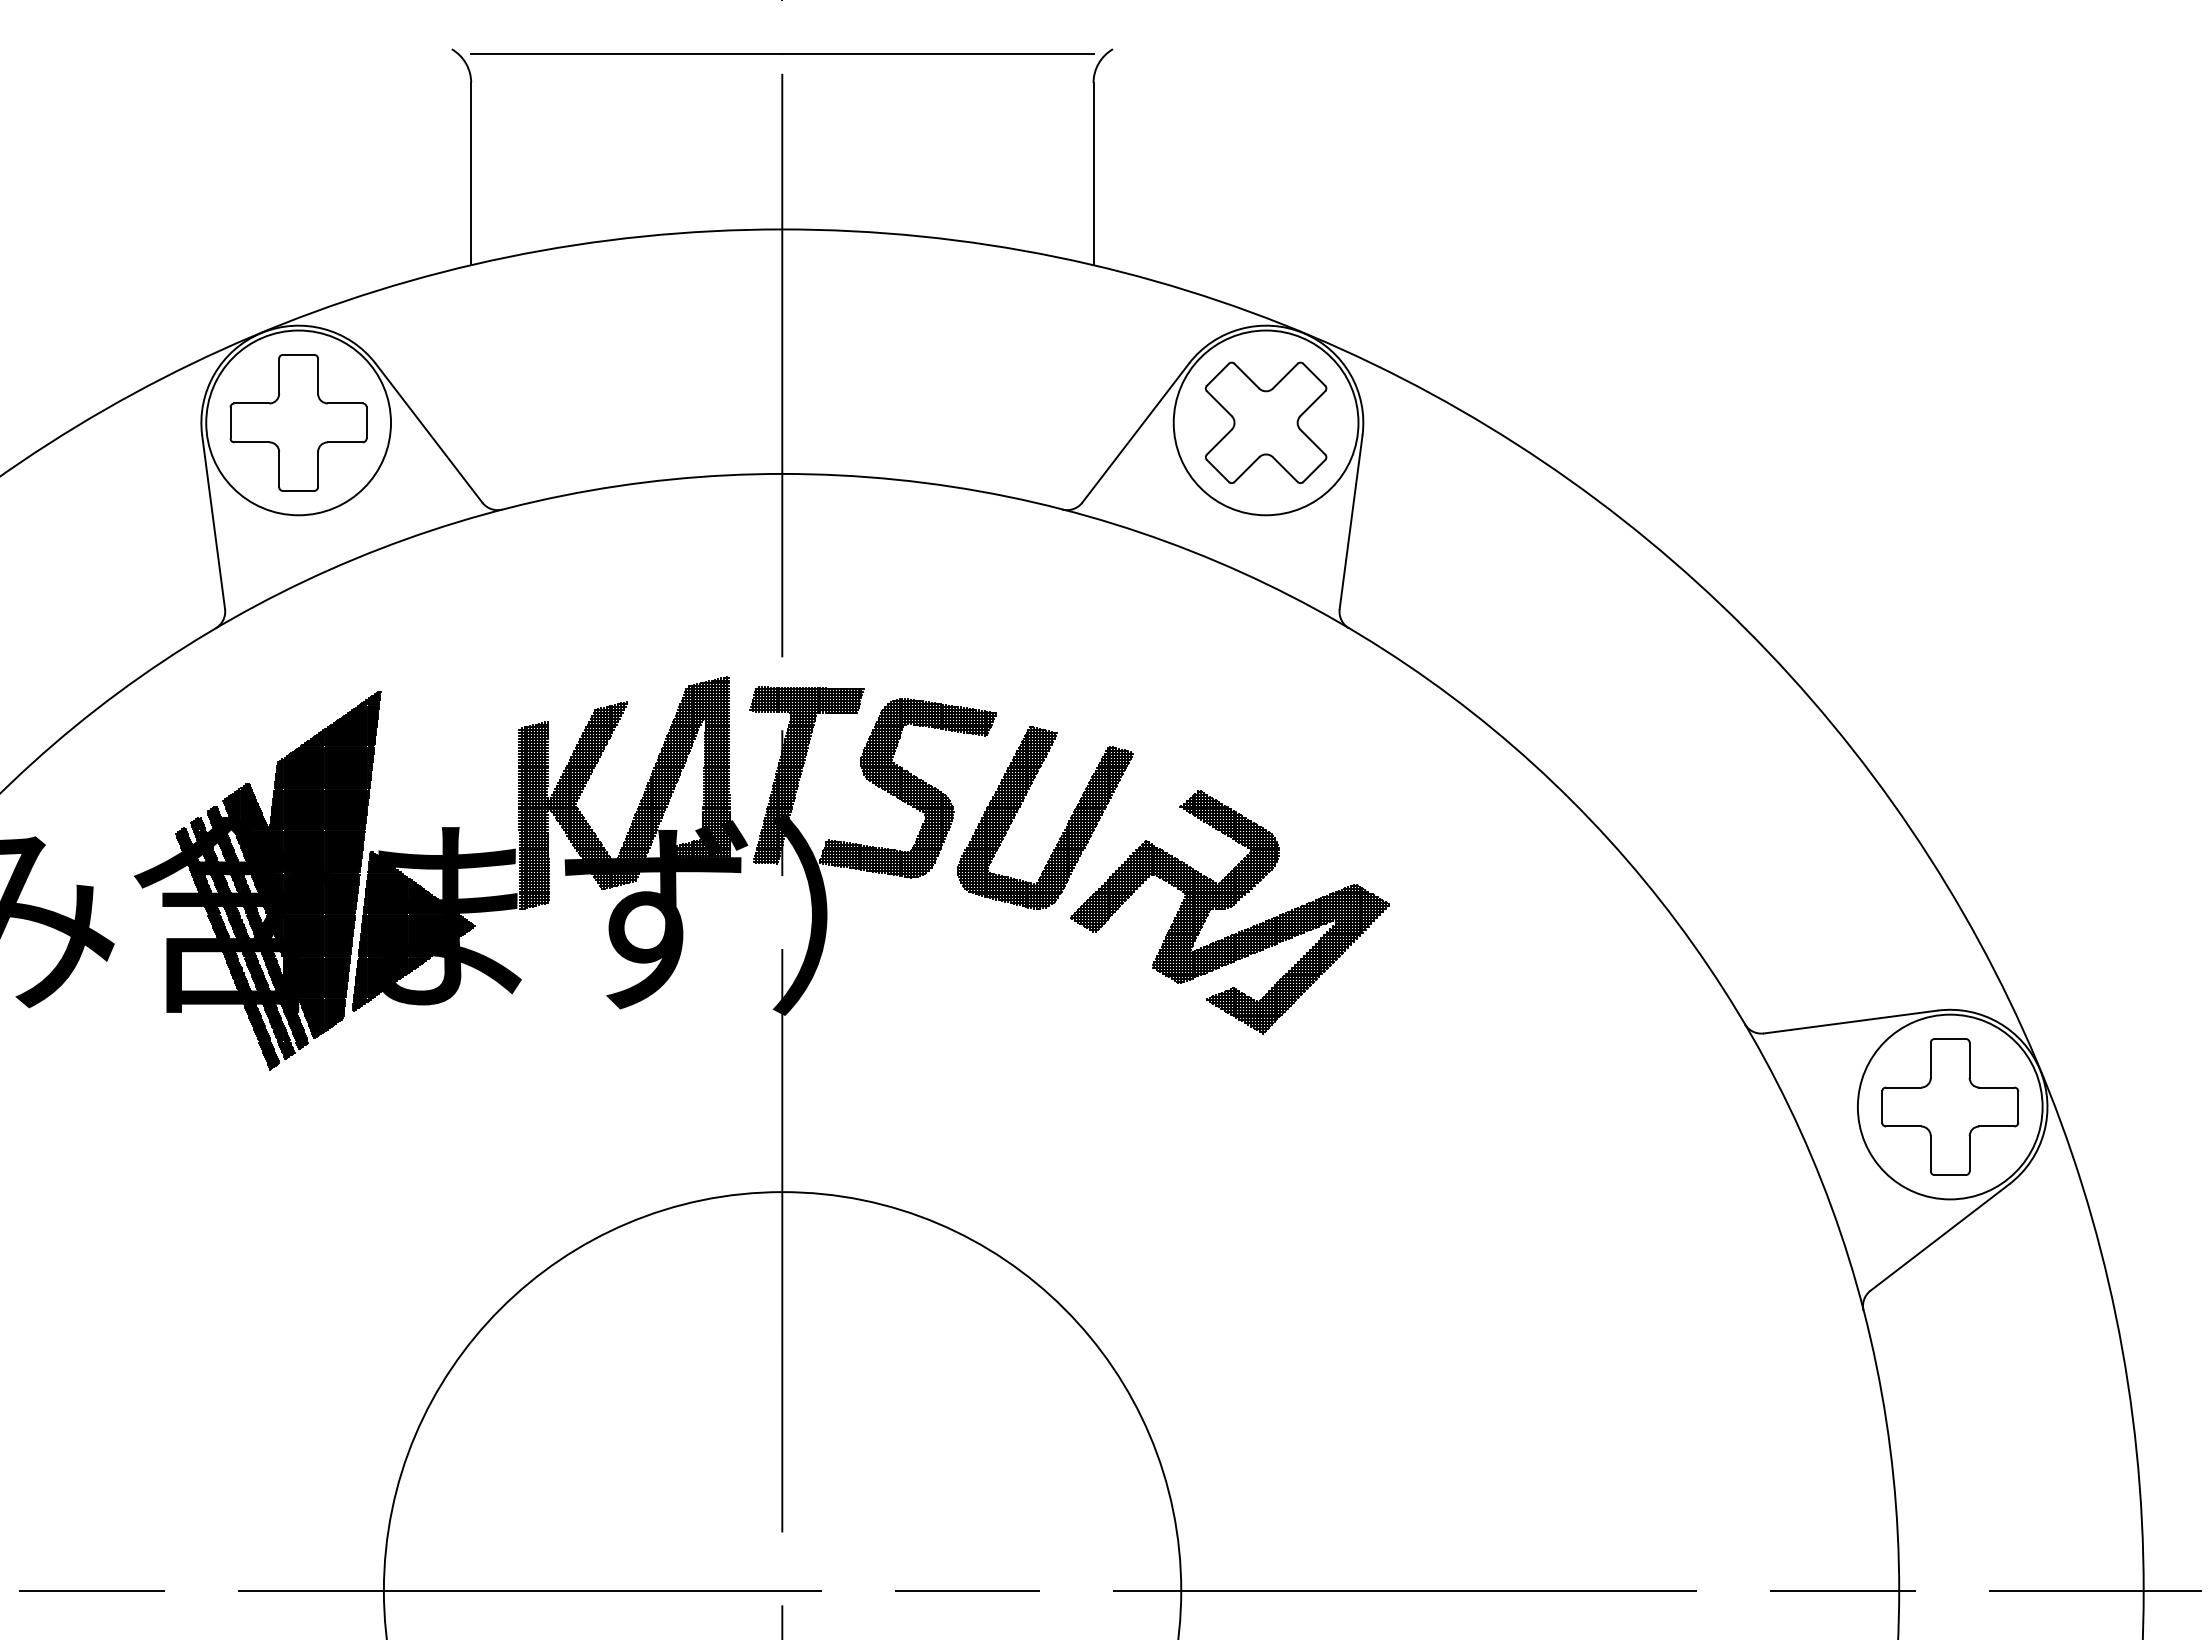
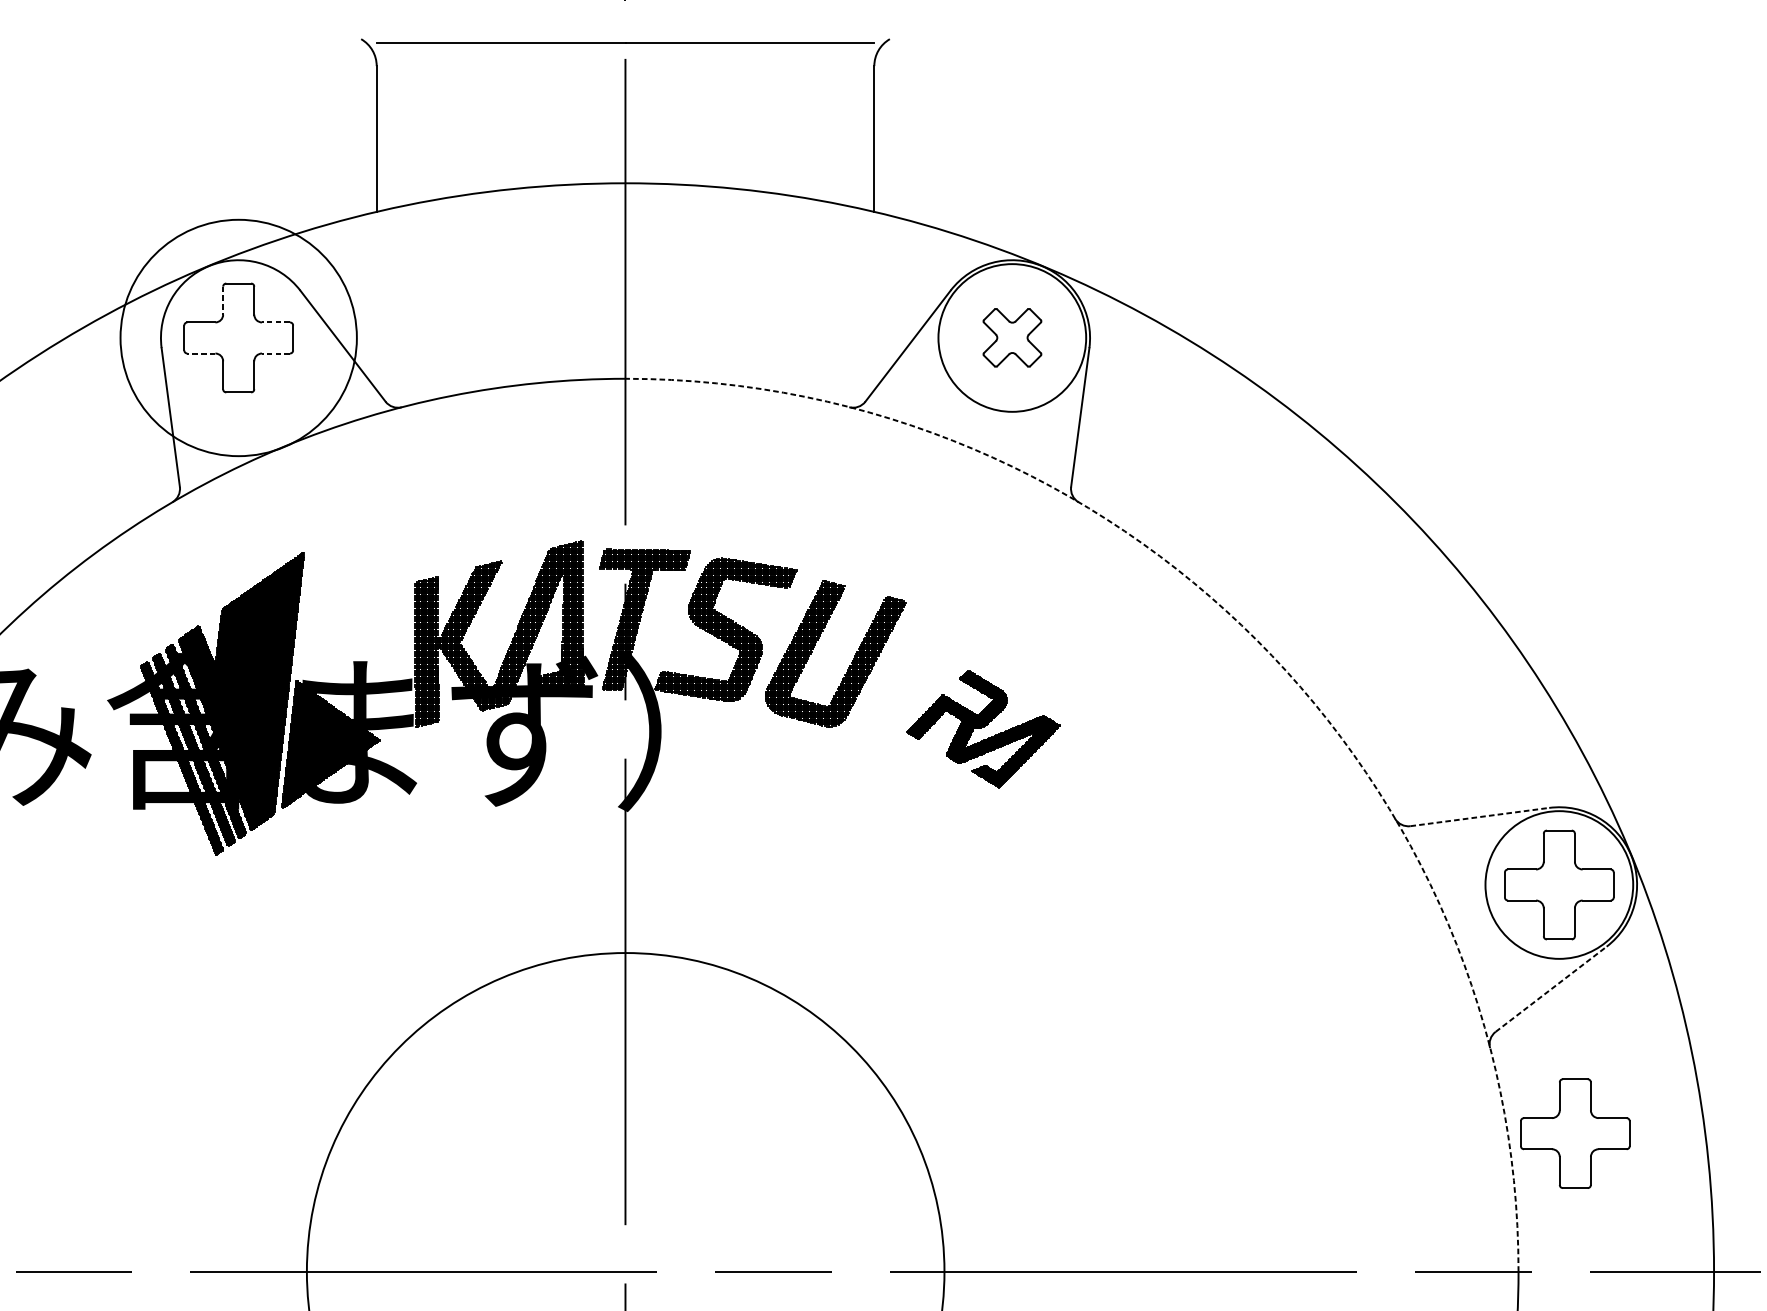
line: (279, 376) -> (223, 300), solid -> dashed
line: (345, 403) -> (276, 322), solid -> dashed
circle: (298, 422) -> (238, 337), size x1.6
part: (1266, 422) -> (1012, 337), size x0.6
line: (251, 442) -> (201, 353), solid -> dashed
line: (345, 442) -> (276, 353), solid -> dashed
arc: (1572, 801) -> (1257, 640), solid -> dashed
part: (1229, 912) -> (983, 729), size x0.6
line: (1850, 1022) -> (1479, 817), solid -> dashed
line: (1940, 1237) -> (1551, 989), solid -> dashed
part: (1970, 1417) -> (1575, 1133), added

